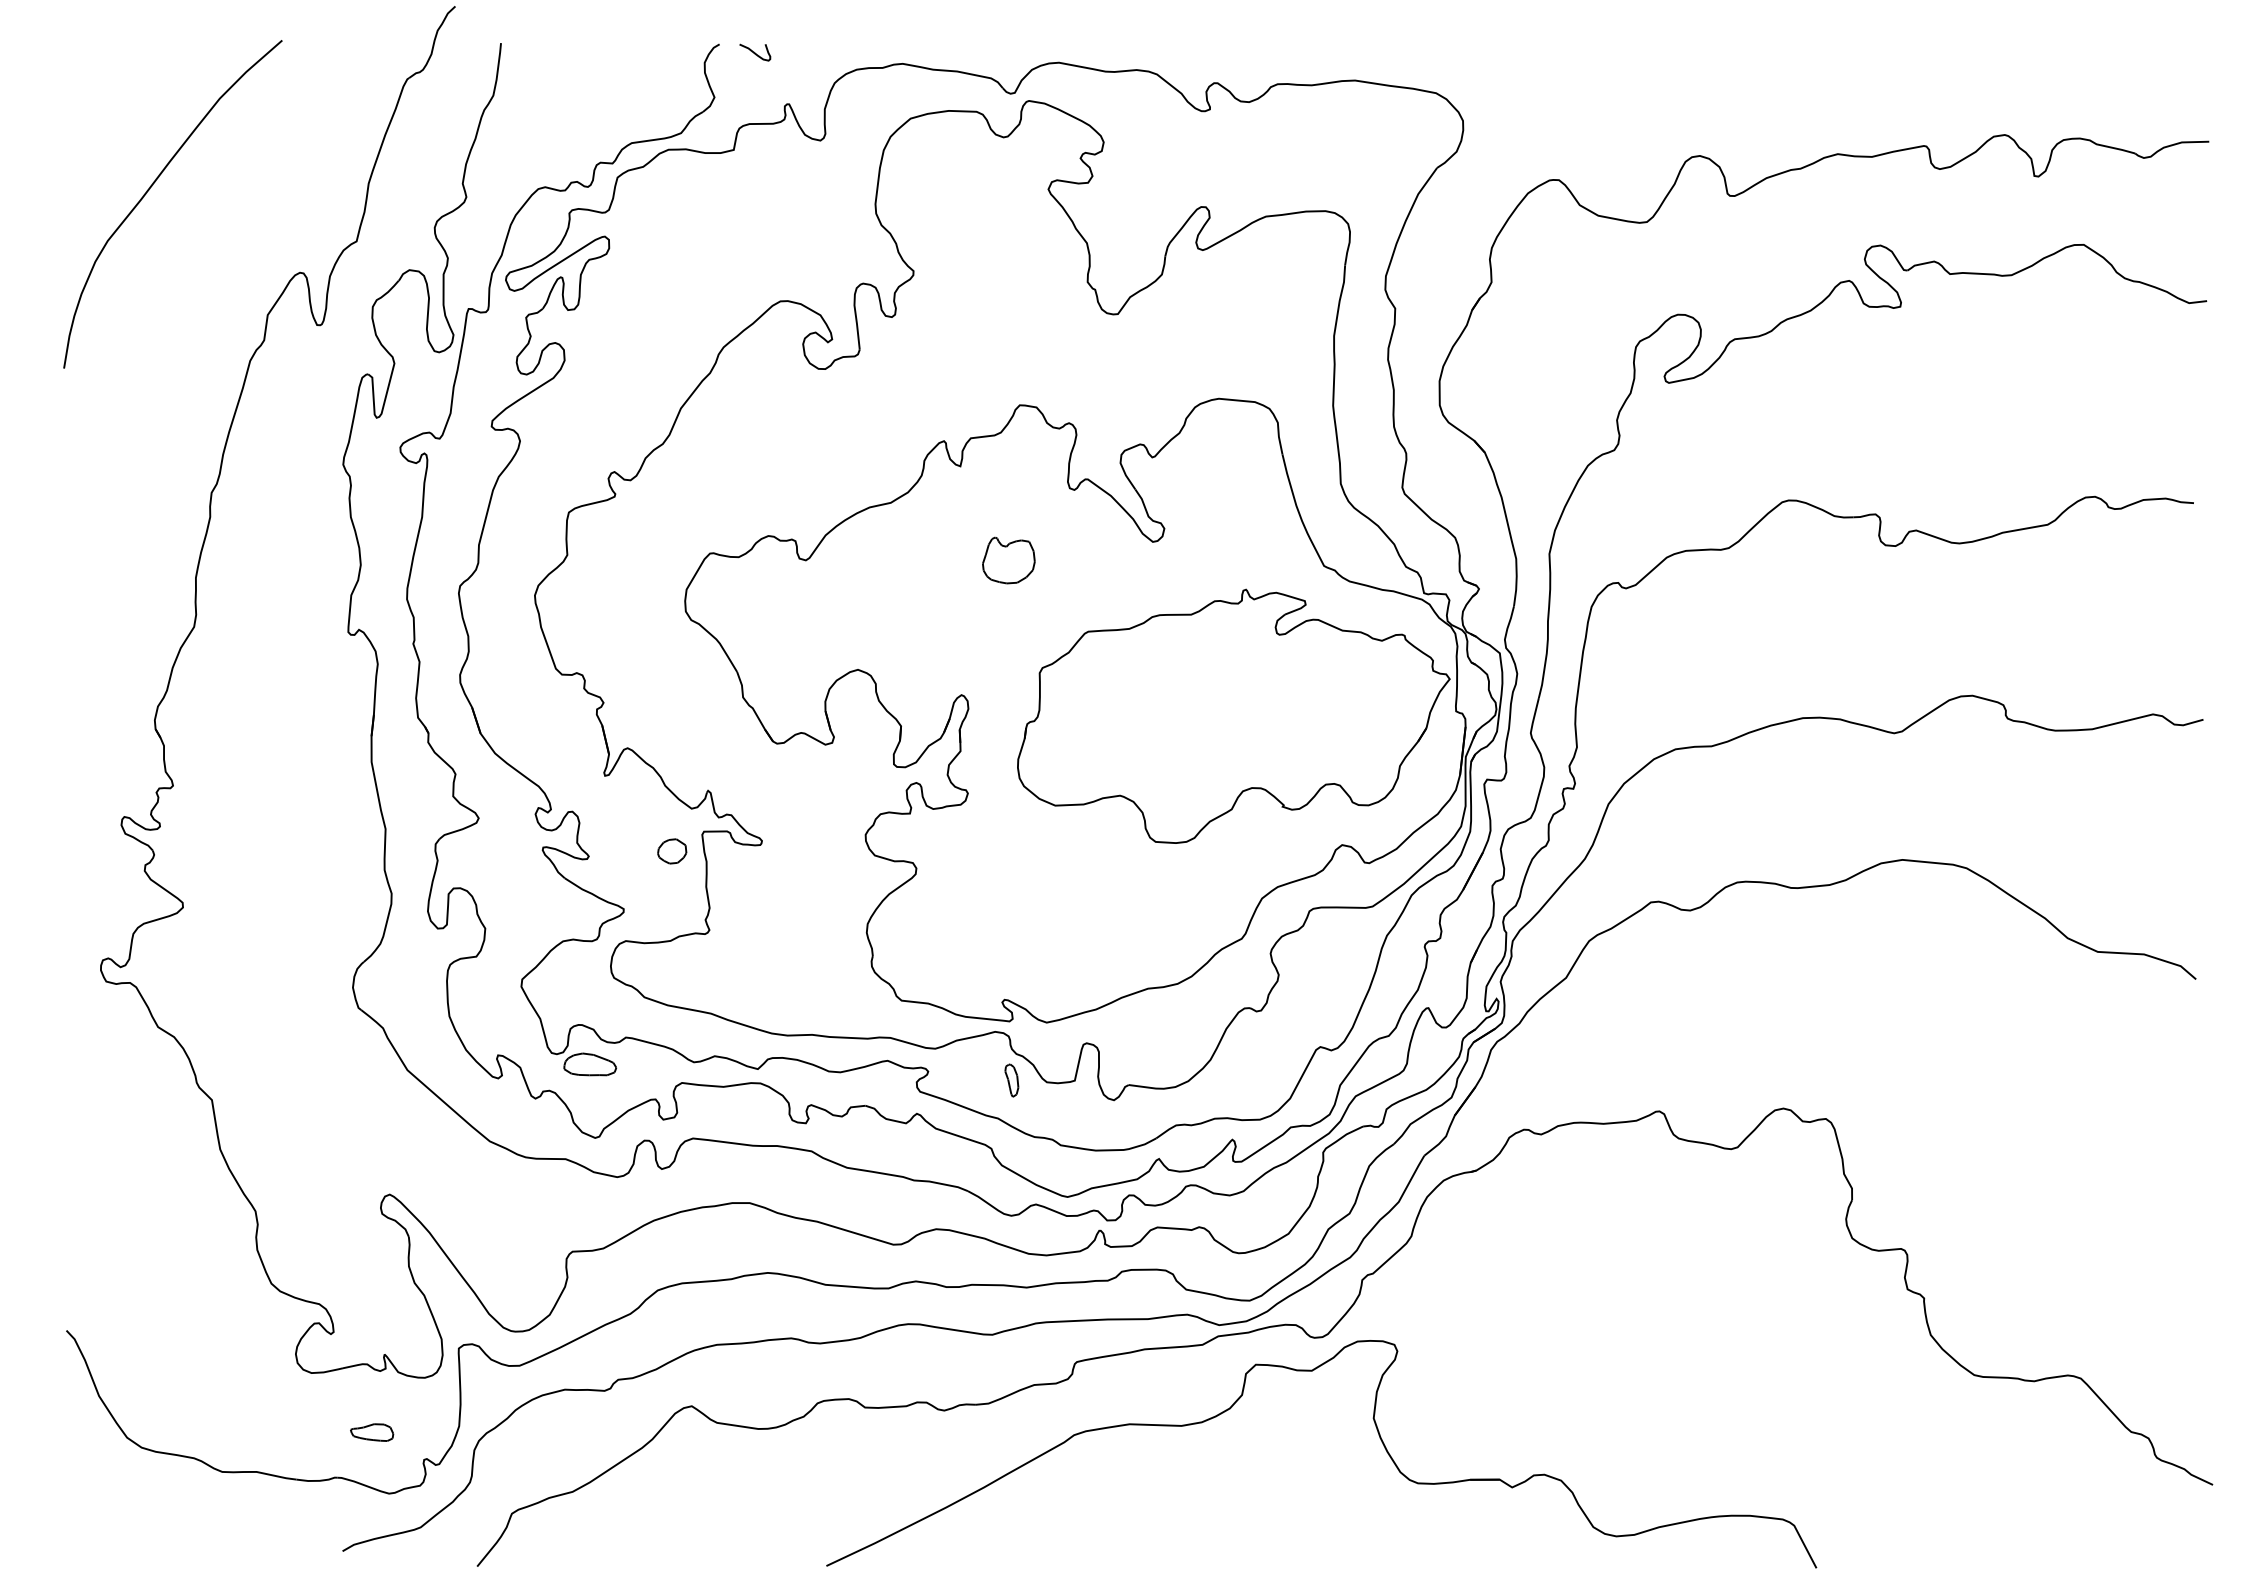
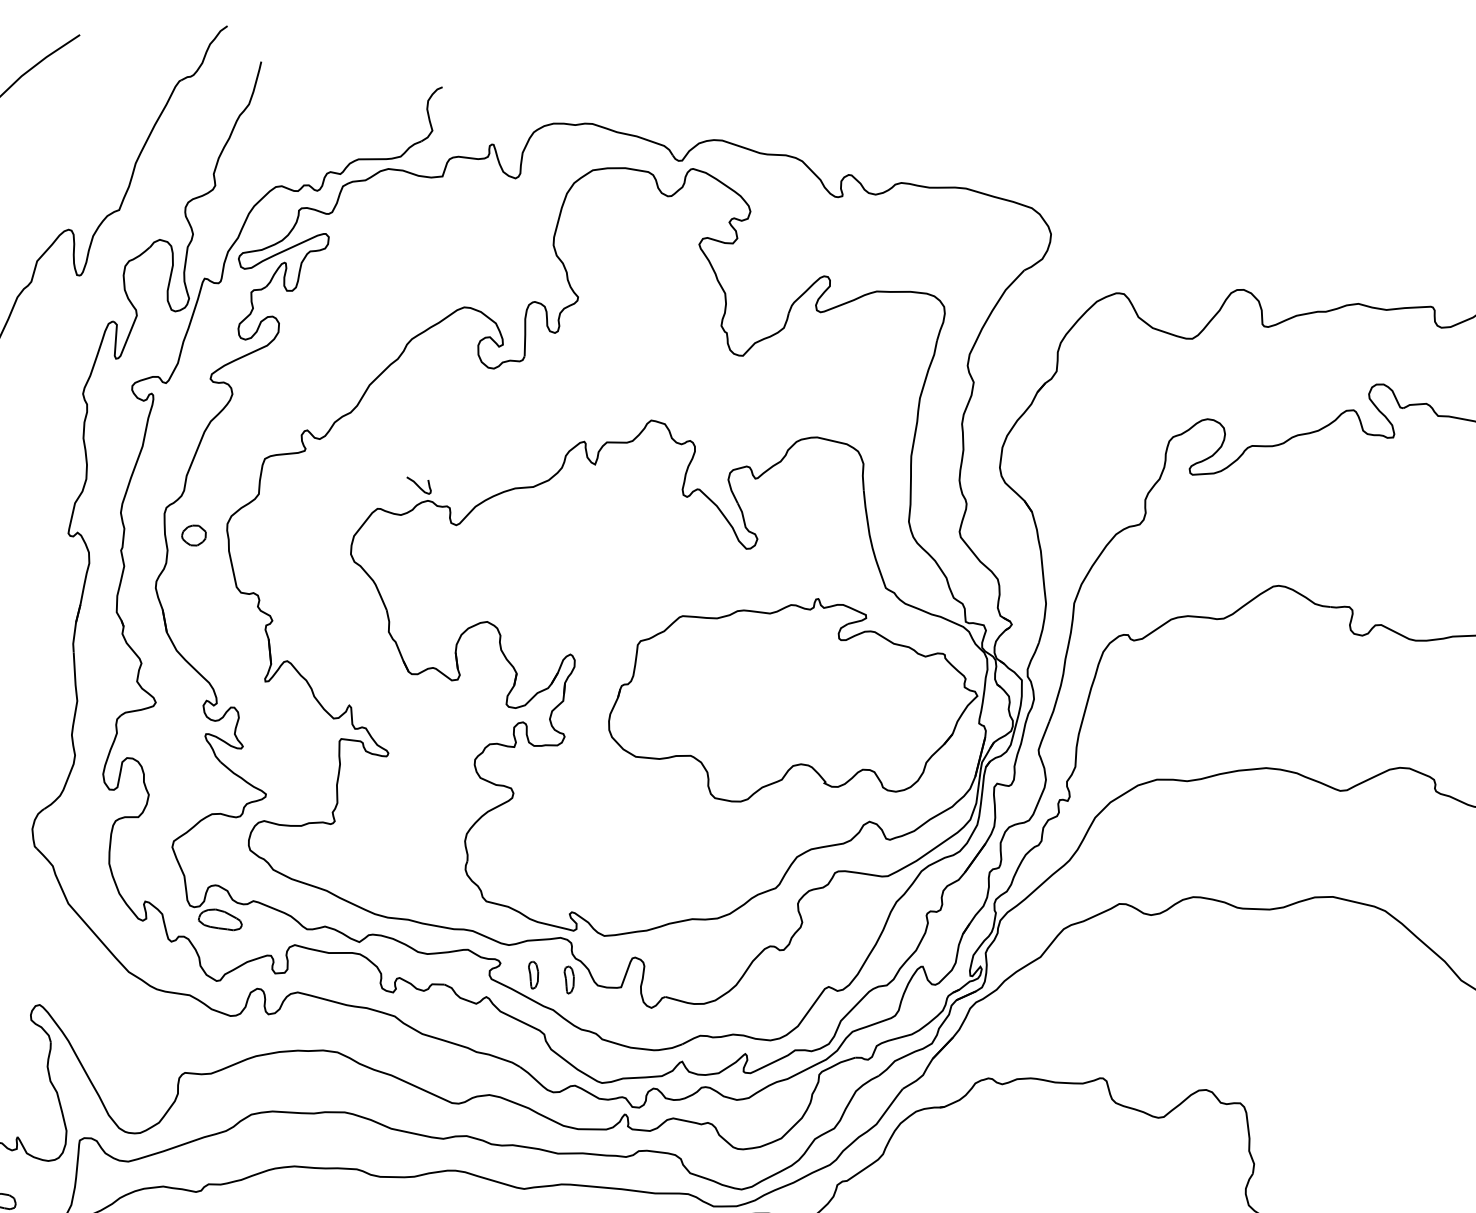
curve: (755, 52) -> (419, 485), moved
part: (1008, 560) -> (624, 548), removed
part: (672, 851) -> (194, 535), moved
part: (968, 1080) -> (532, 975), added

